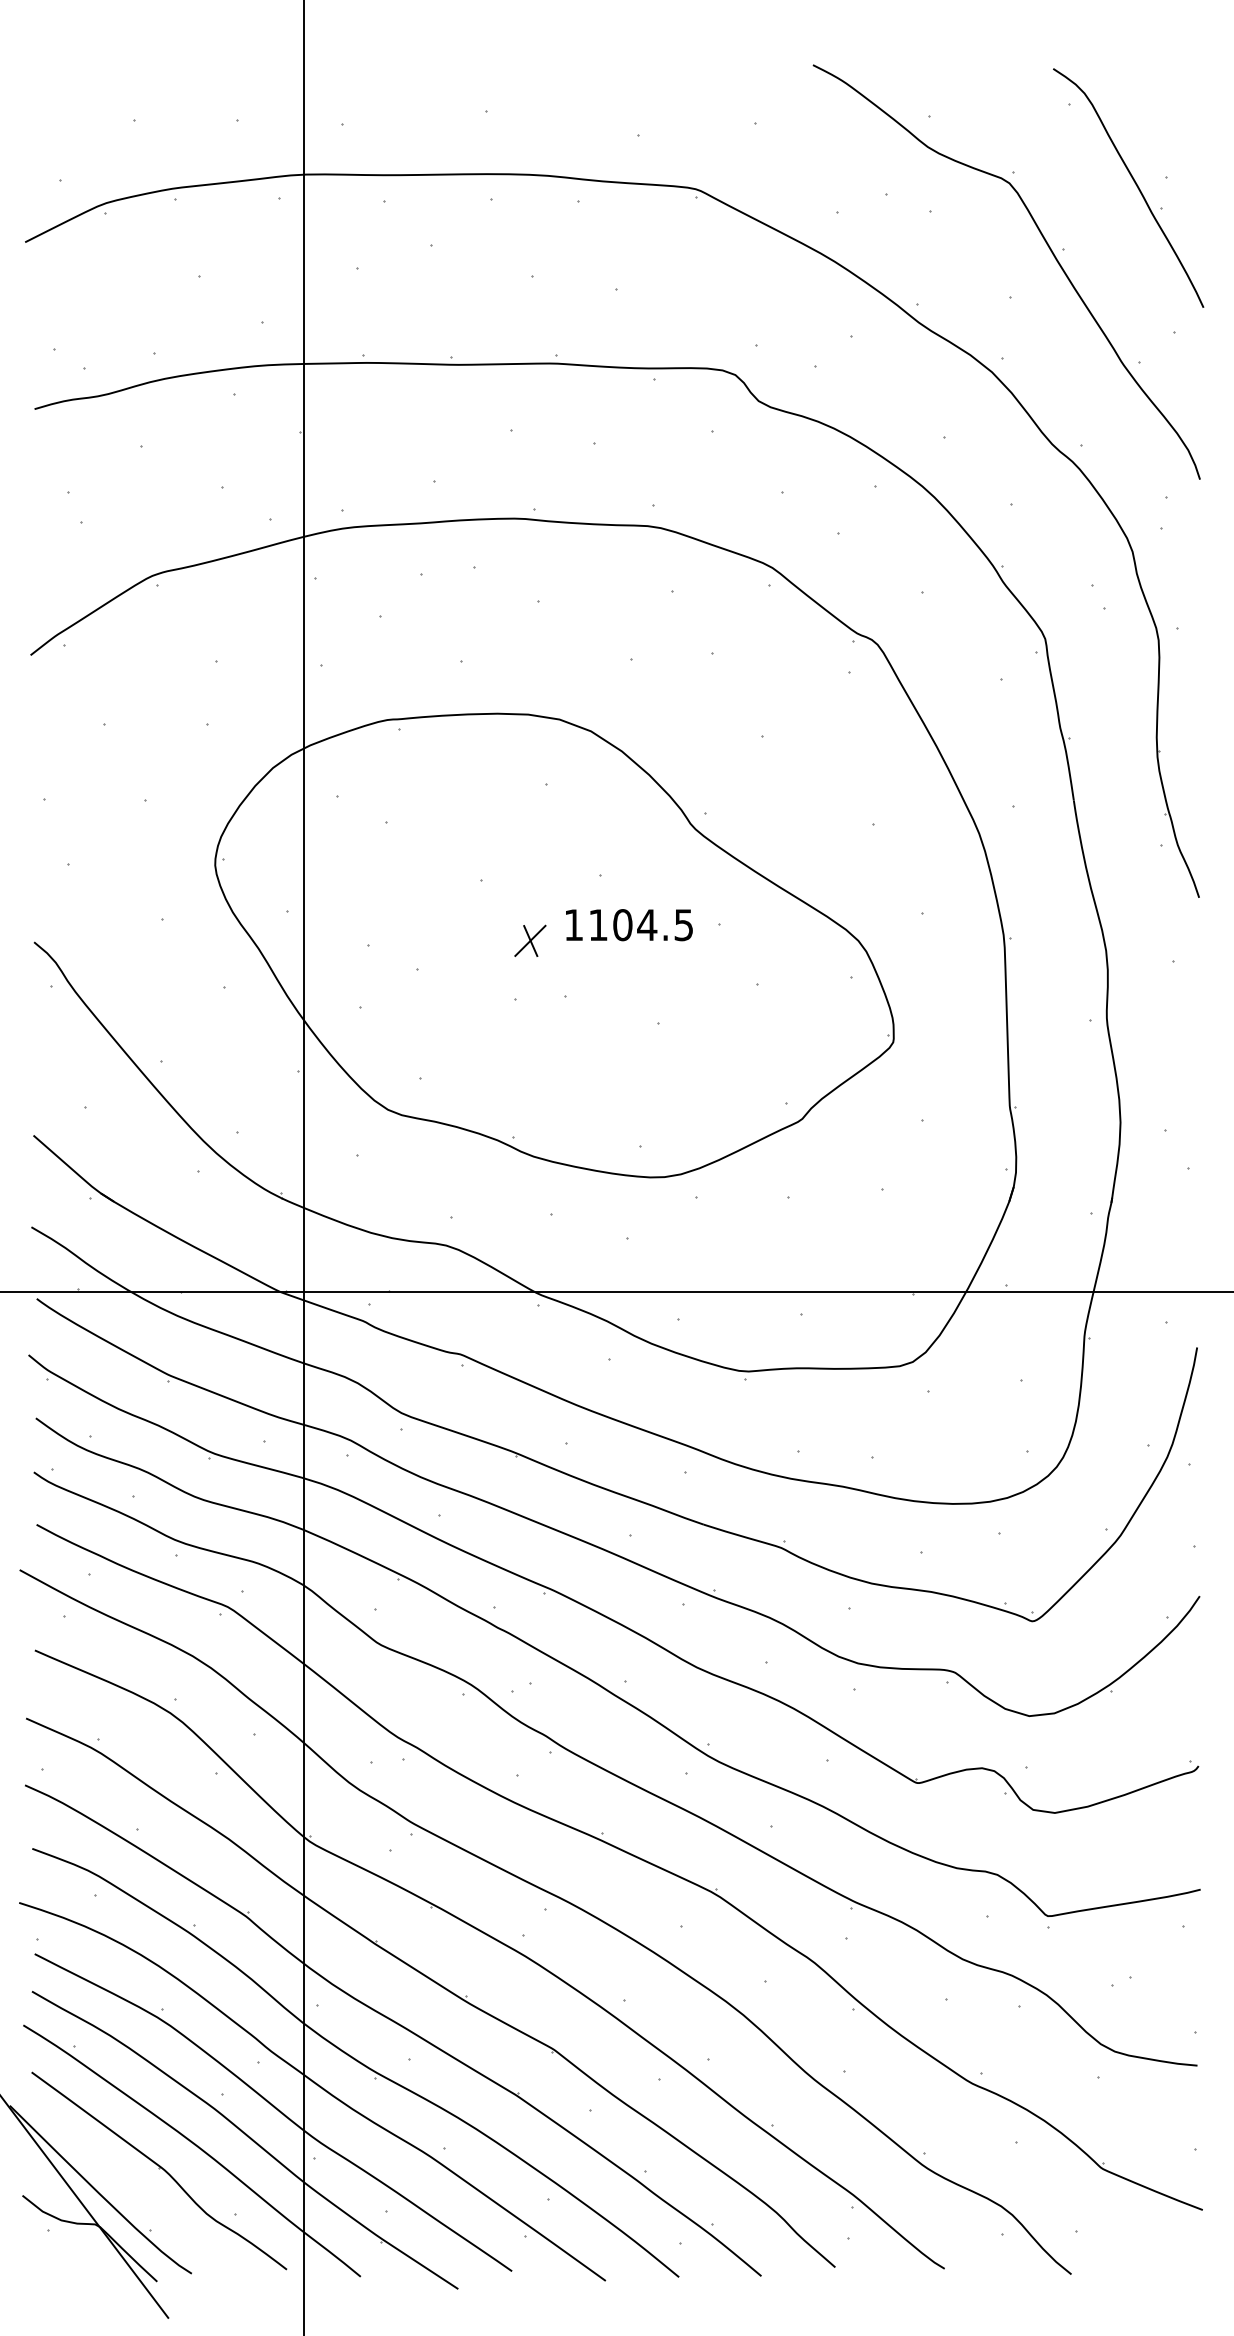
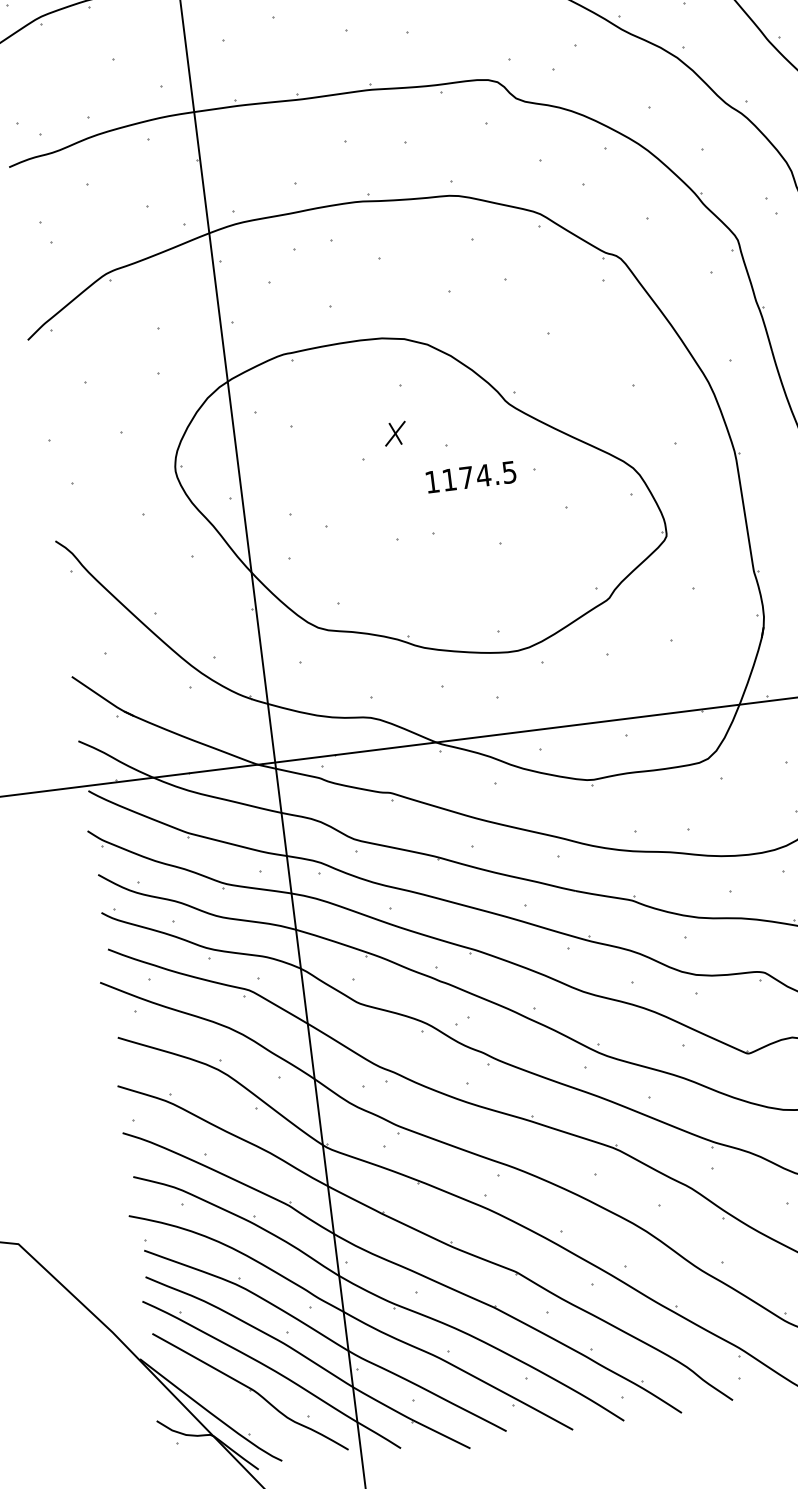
text: (622, 925) -> (466, 478), 1104.5 -> 1174.5
part: (530, 940) -> (395, 433), moved

